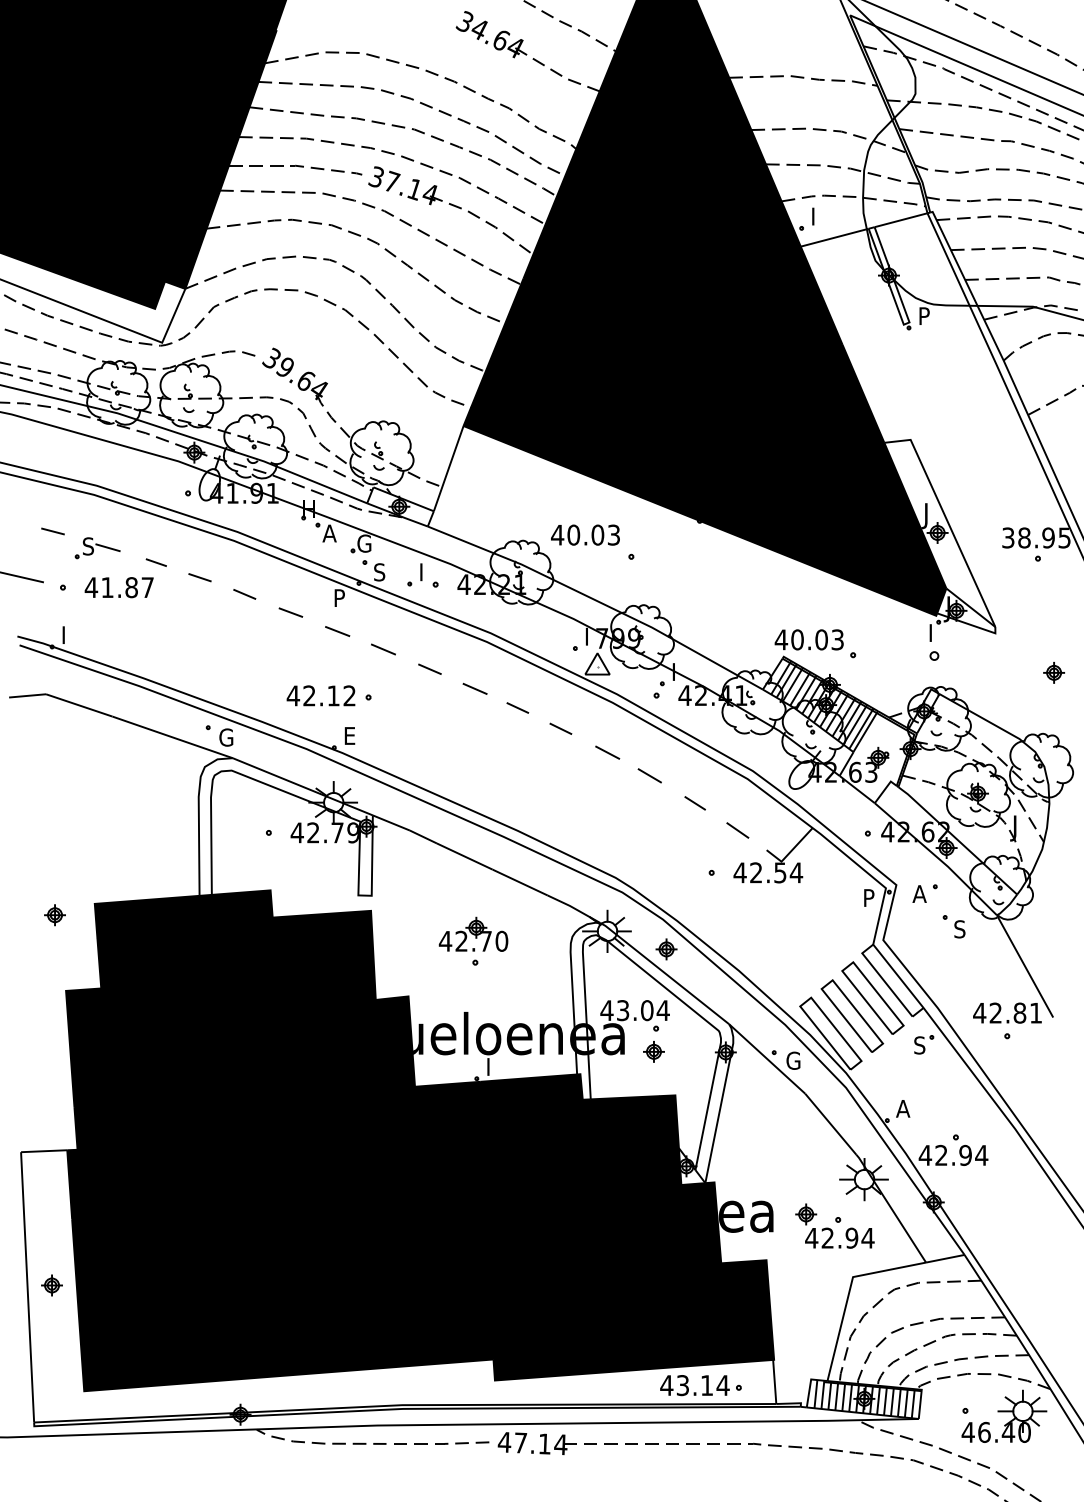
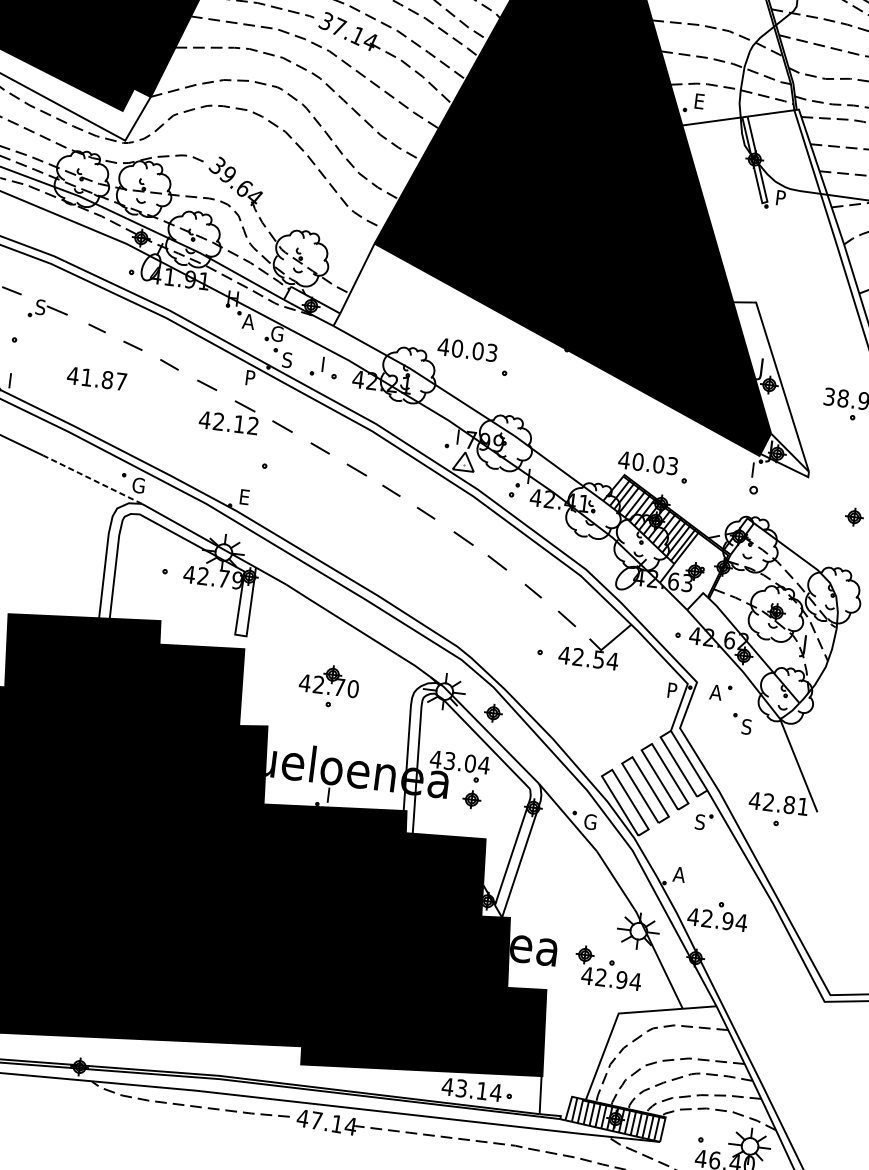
text: (818, 216) -> (700, 101), I -> E
text: (118, 587) -> (96, 378), moved
text: (320, 695) -> (228, 422), moved
line: (172, 737) -> (92, 479), solid -> dashed

